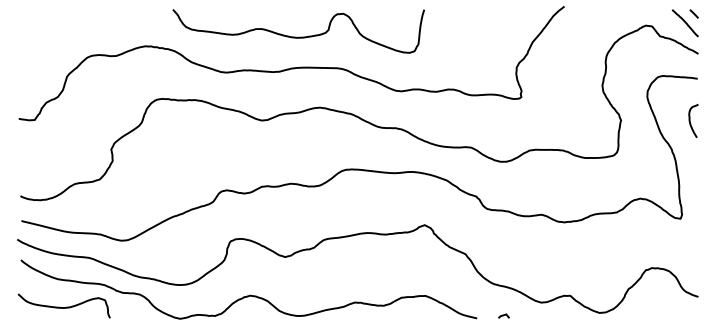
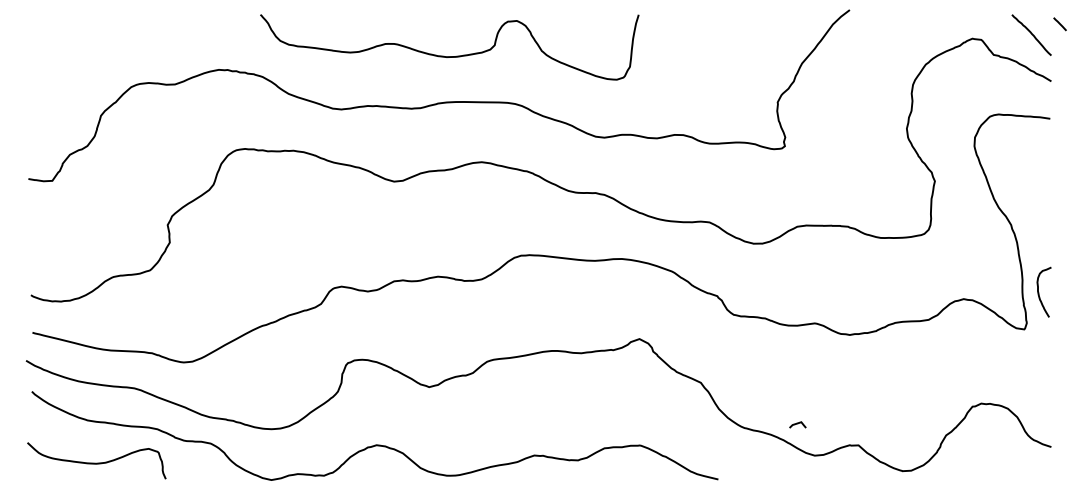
line: (693, 13) -> (1059, 23), moved
curve: (690, 120) -> (1039, 291), moved
line: (503, 315) -> (797, 423), moved

